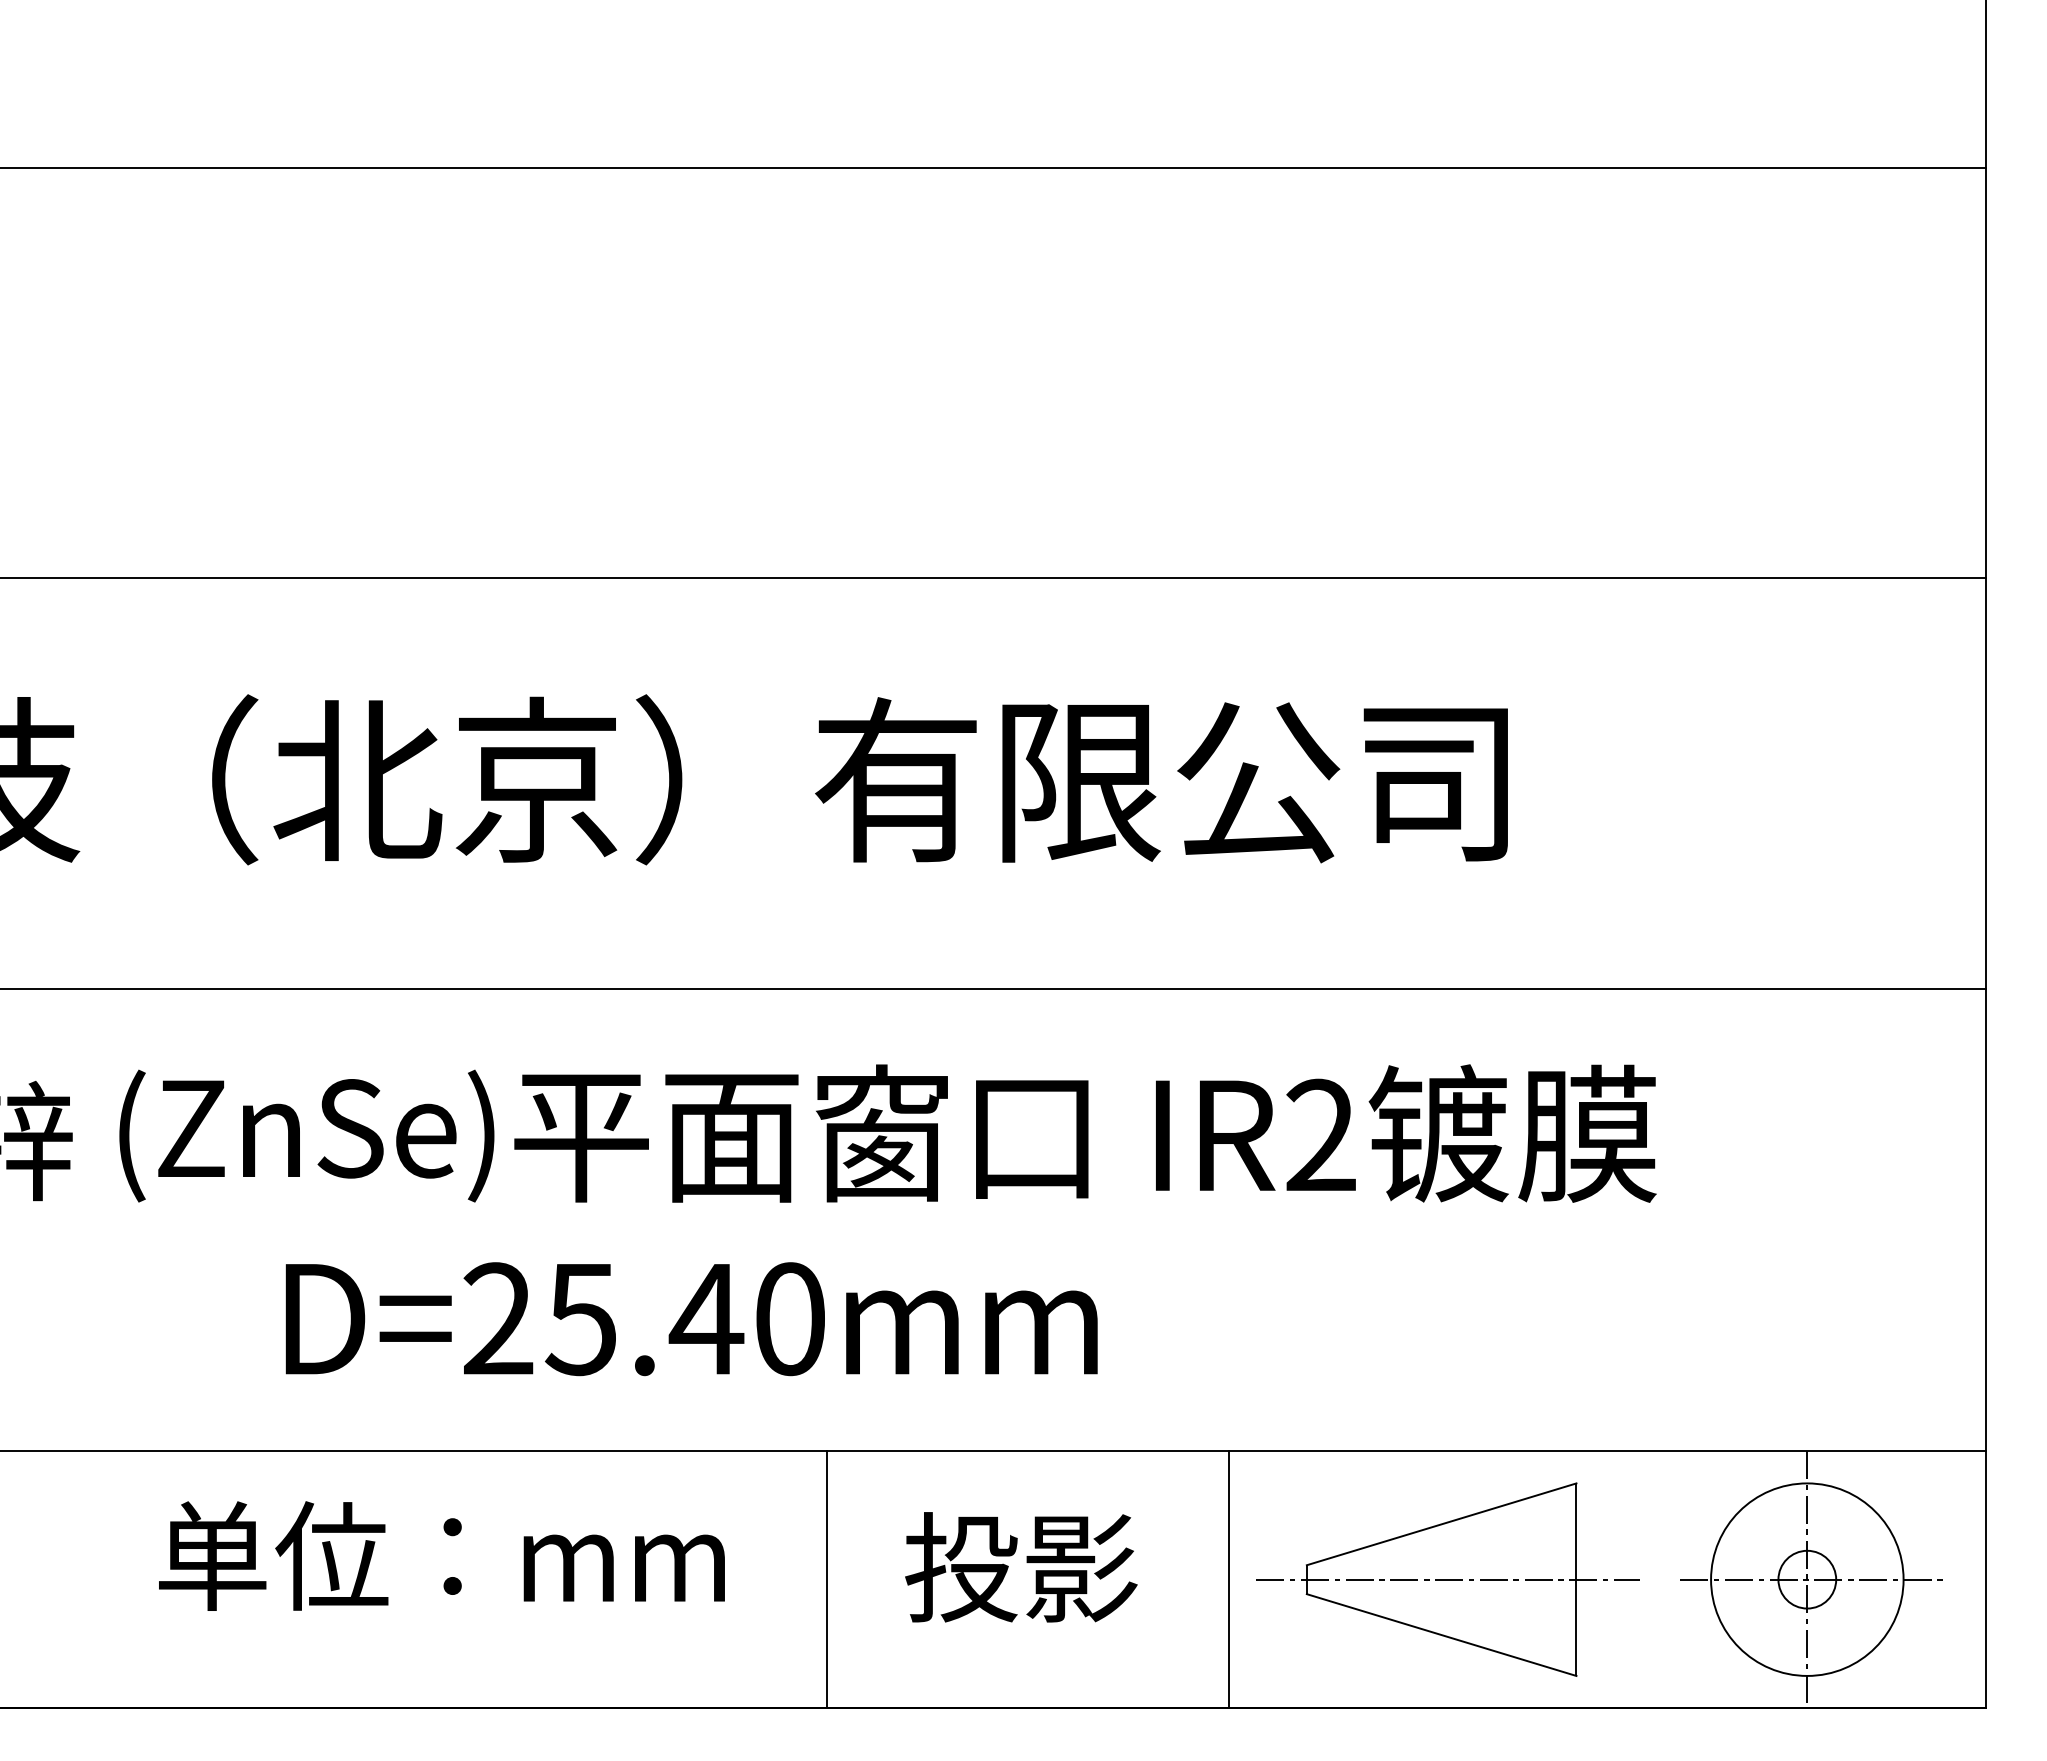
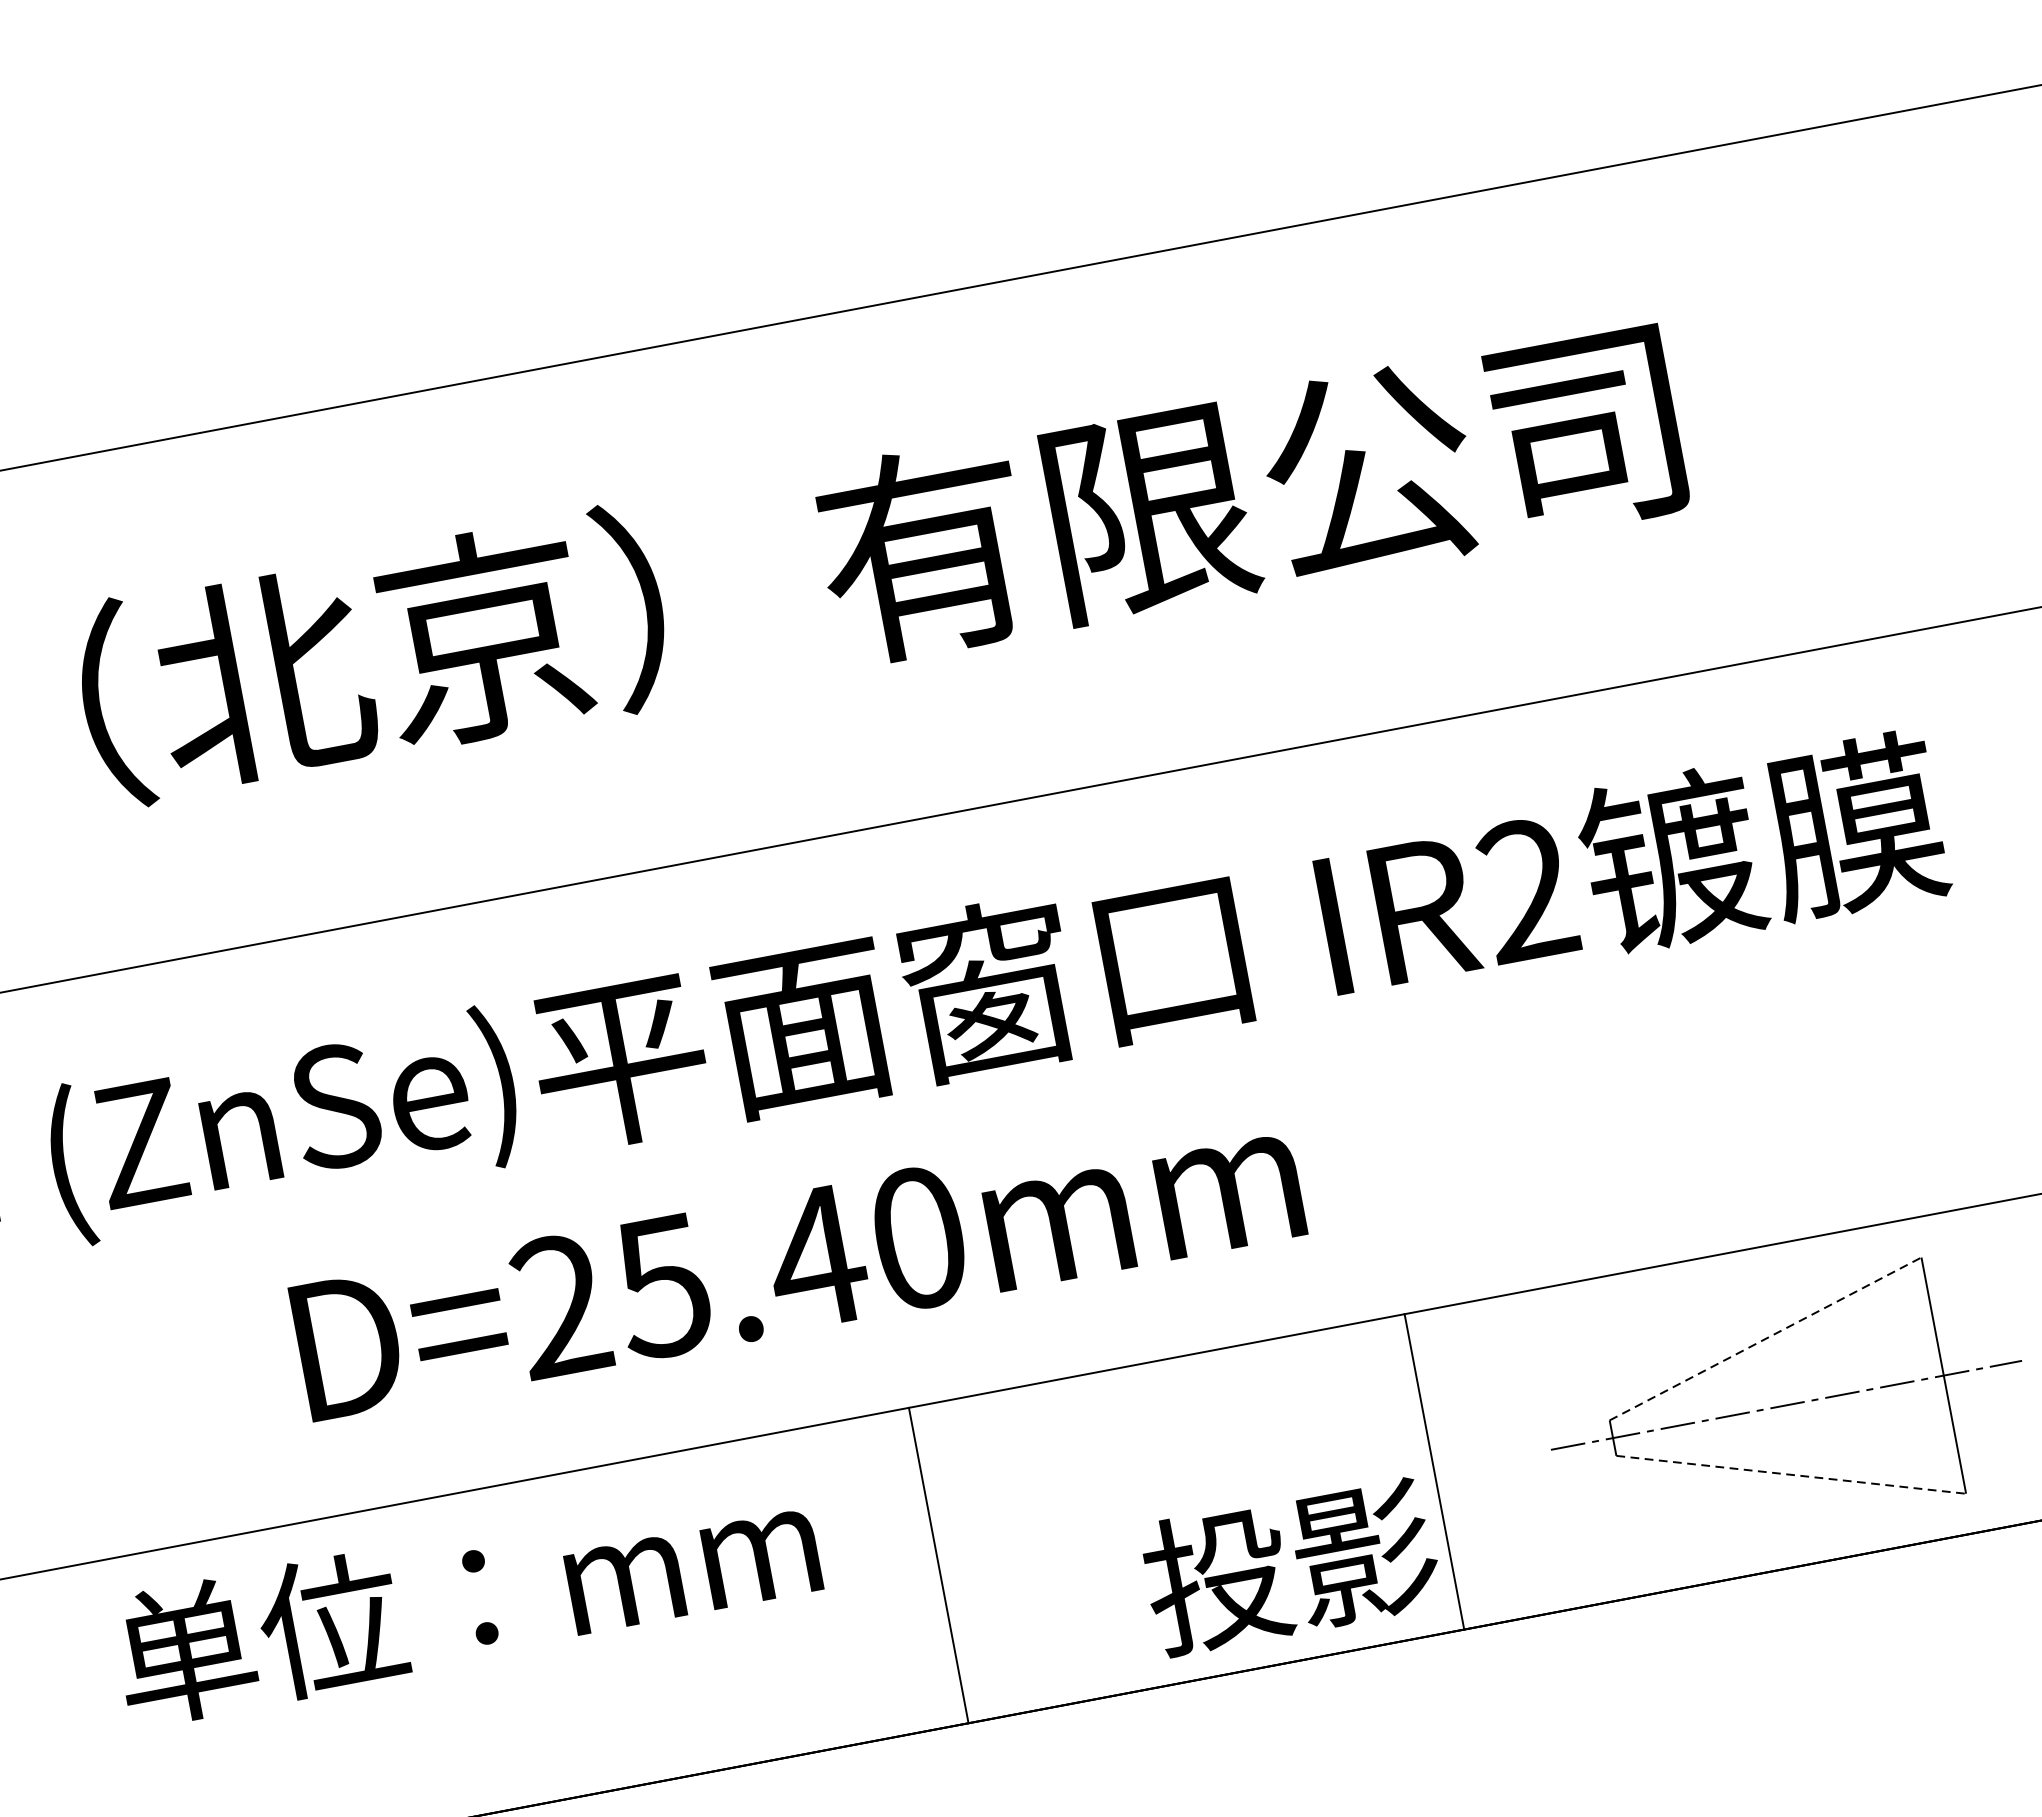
line: (1441, 1524) -> (1765, 1339), solid -> dashed
text: (441, 1555) -> (466, 1598), moved
text: (1021, 1567) -> (1291, 1566), moved
line: (827, 1579) -> (939, 1565), moved
line: (1229, 1579) -> (1434, 1471), moved
line: (1441, 1635) -> (1791, 1475), solid -> dashed

